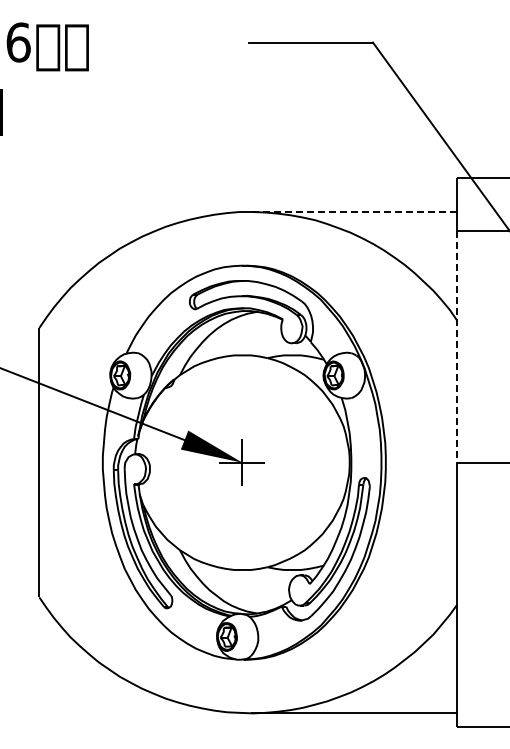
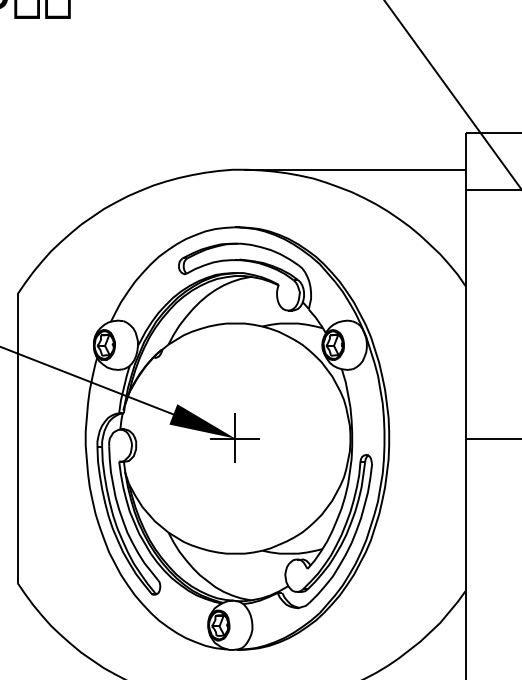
line: (353, 212) -> (354, 170), dashed -> solid
line: (456, 346) -> (464, 314), dashed -> solid

